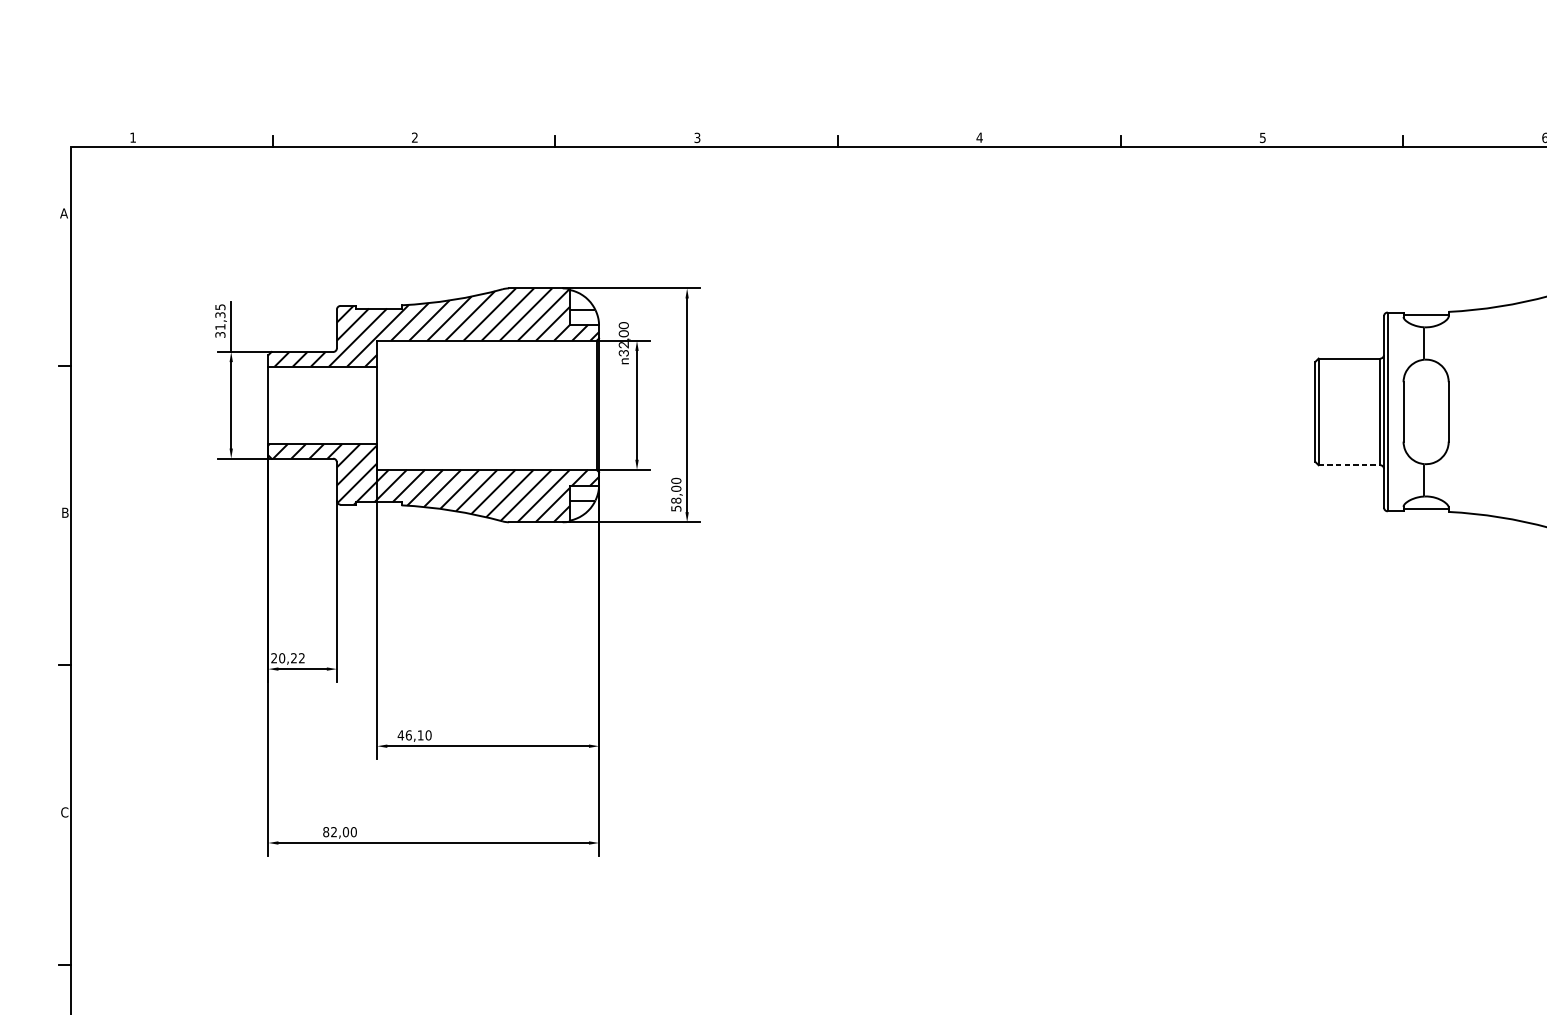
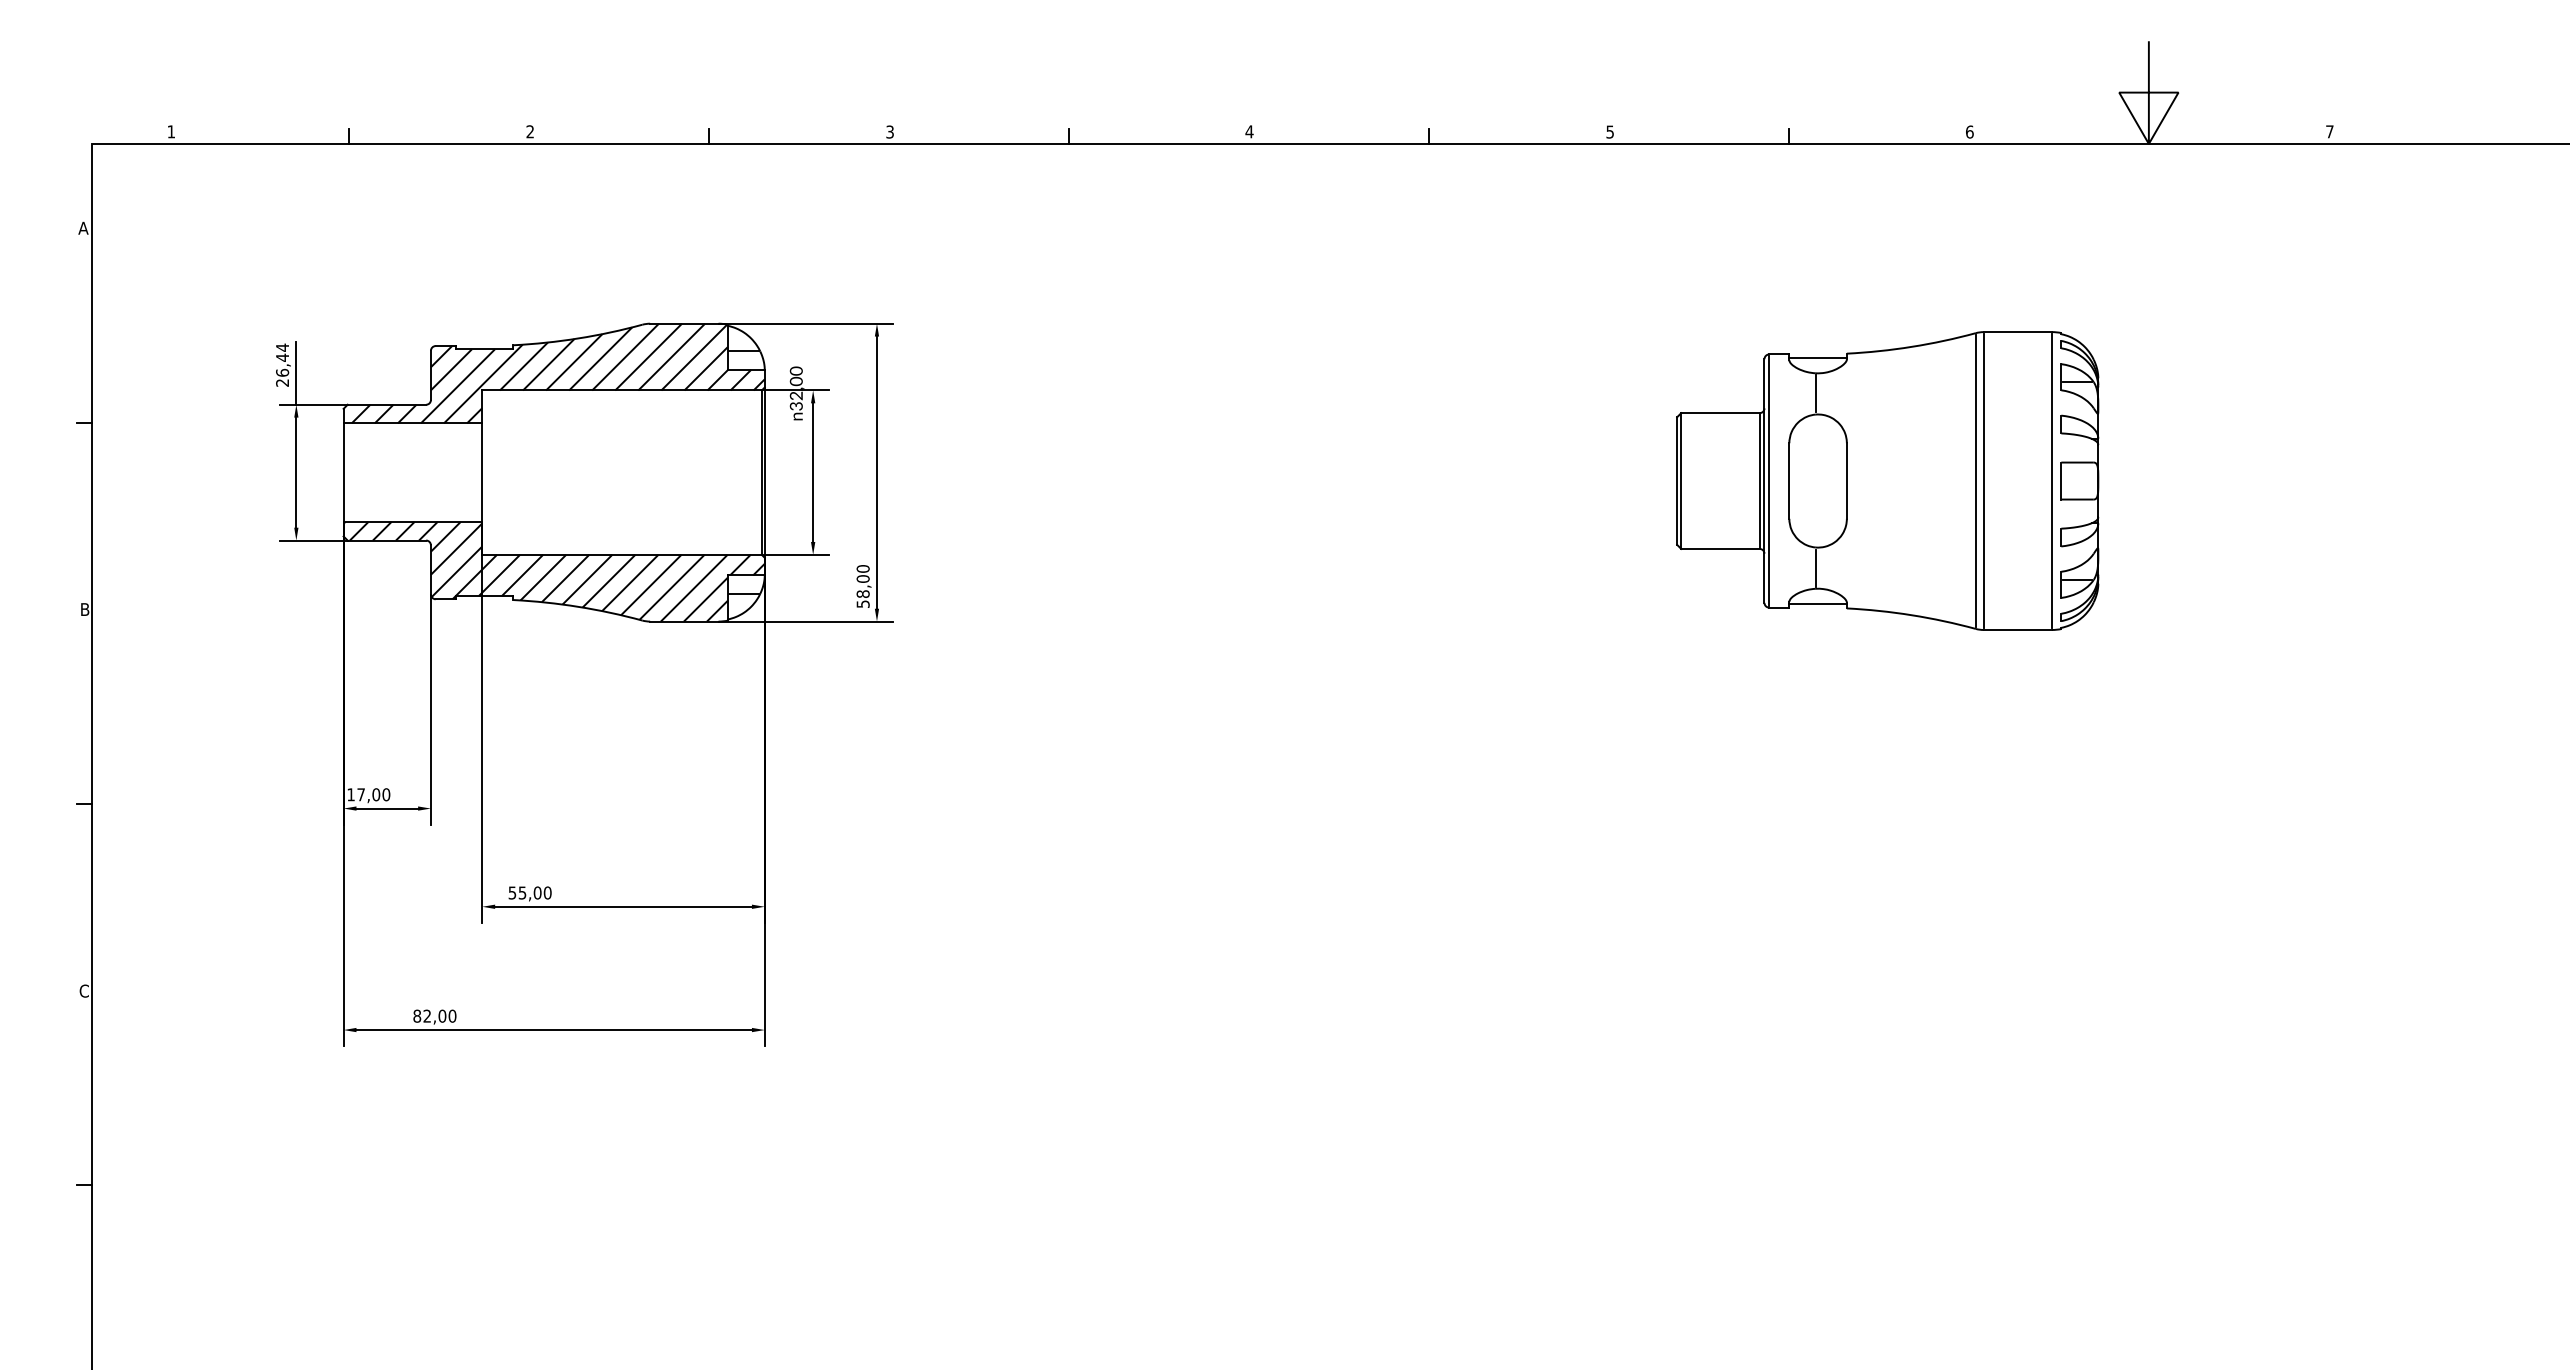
text: (220, 320) -> (282, 364), 31,35 -> 26,44
line: (1349, 464) -> (1720, 548), dashed -> solid
text: (287, 658) -> (368, 794), 20,22 -> 17,00
text: (410, 734) -> (524, 892), 46,10 -> 55,00

